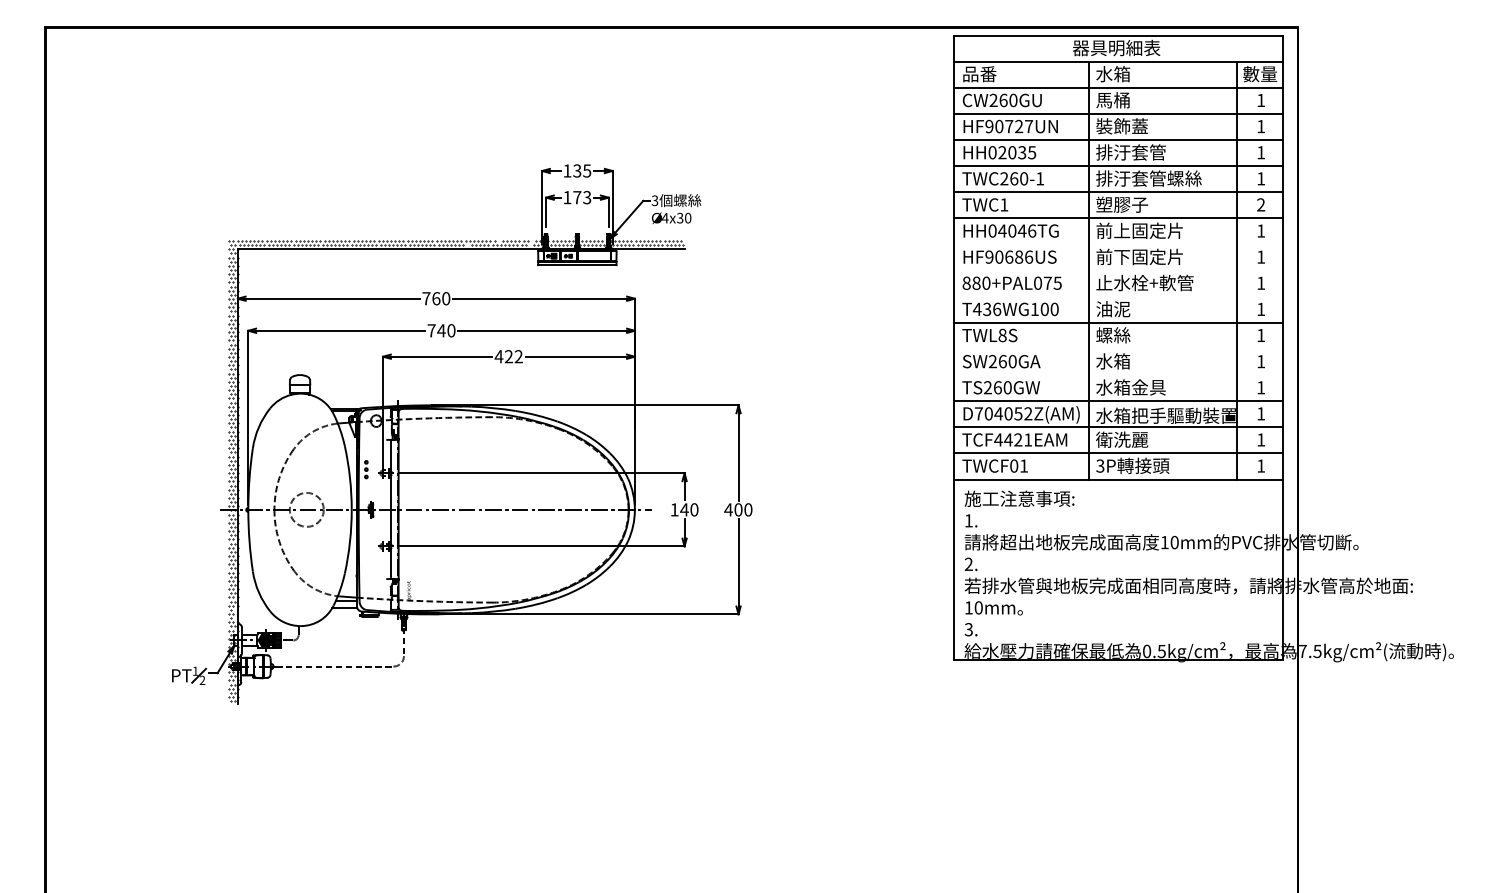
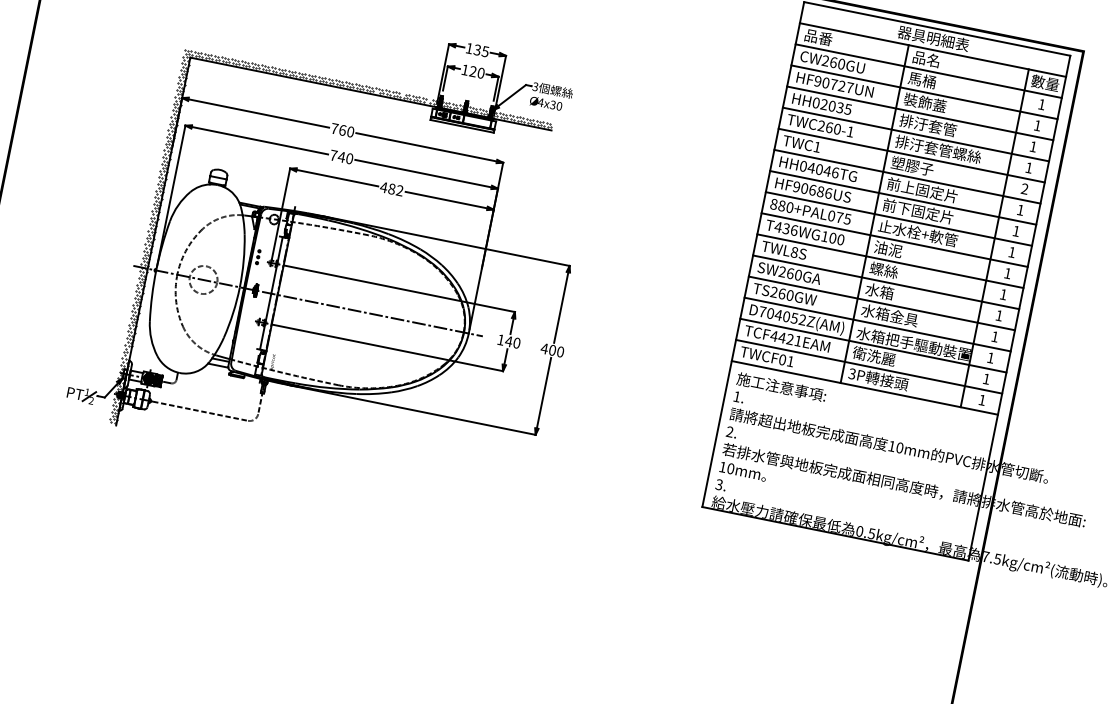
text: (1113, 74) -> (926, 59), 水箱 -> 品名
text: (582, 197) -> (477, 72), 173 -> 120
line: (1118, 244) -> (903, 197), added
line: (1118, 270) -> (898, 218), added
line: (1118, 296) -> (894, 239), added
line: (1118, 349) -> (885, 282), added
text: (508, 356) -> (391, 188), 422 -> 482
line: (1118, 375) -> (881, 303), added

